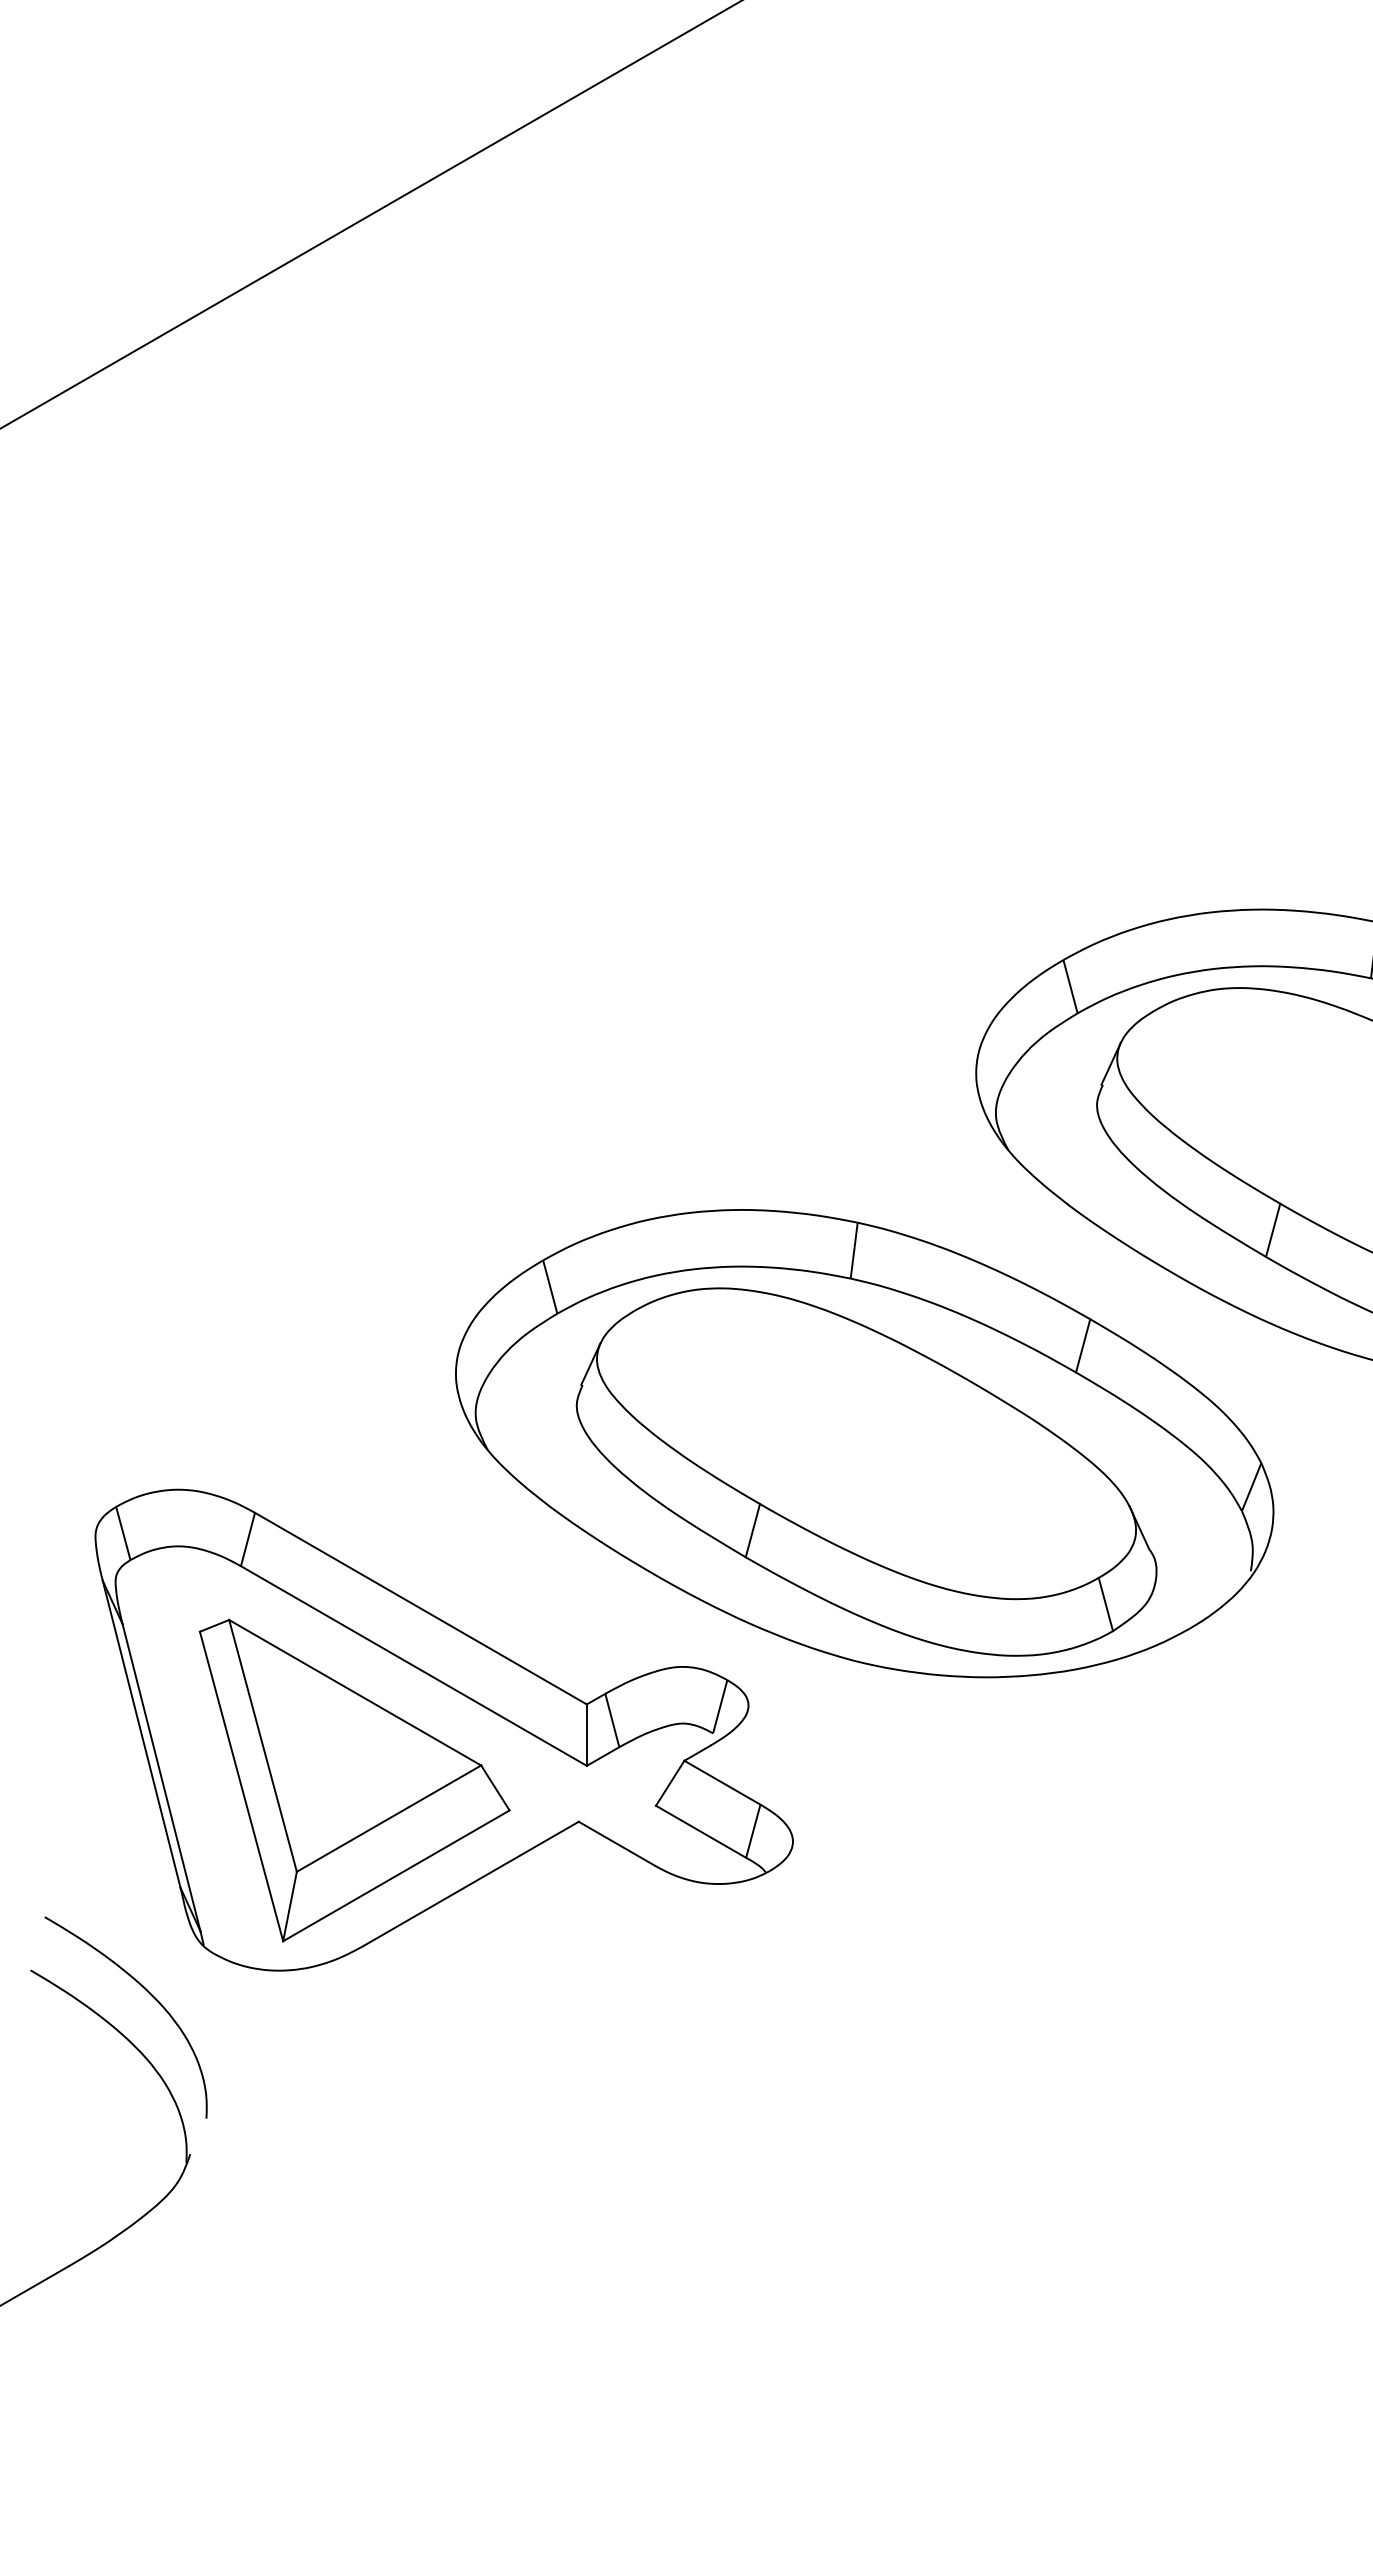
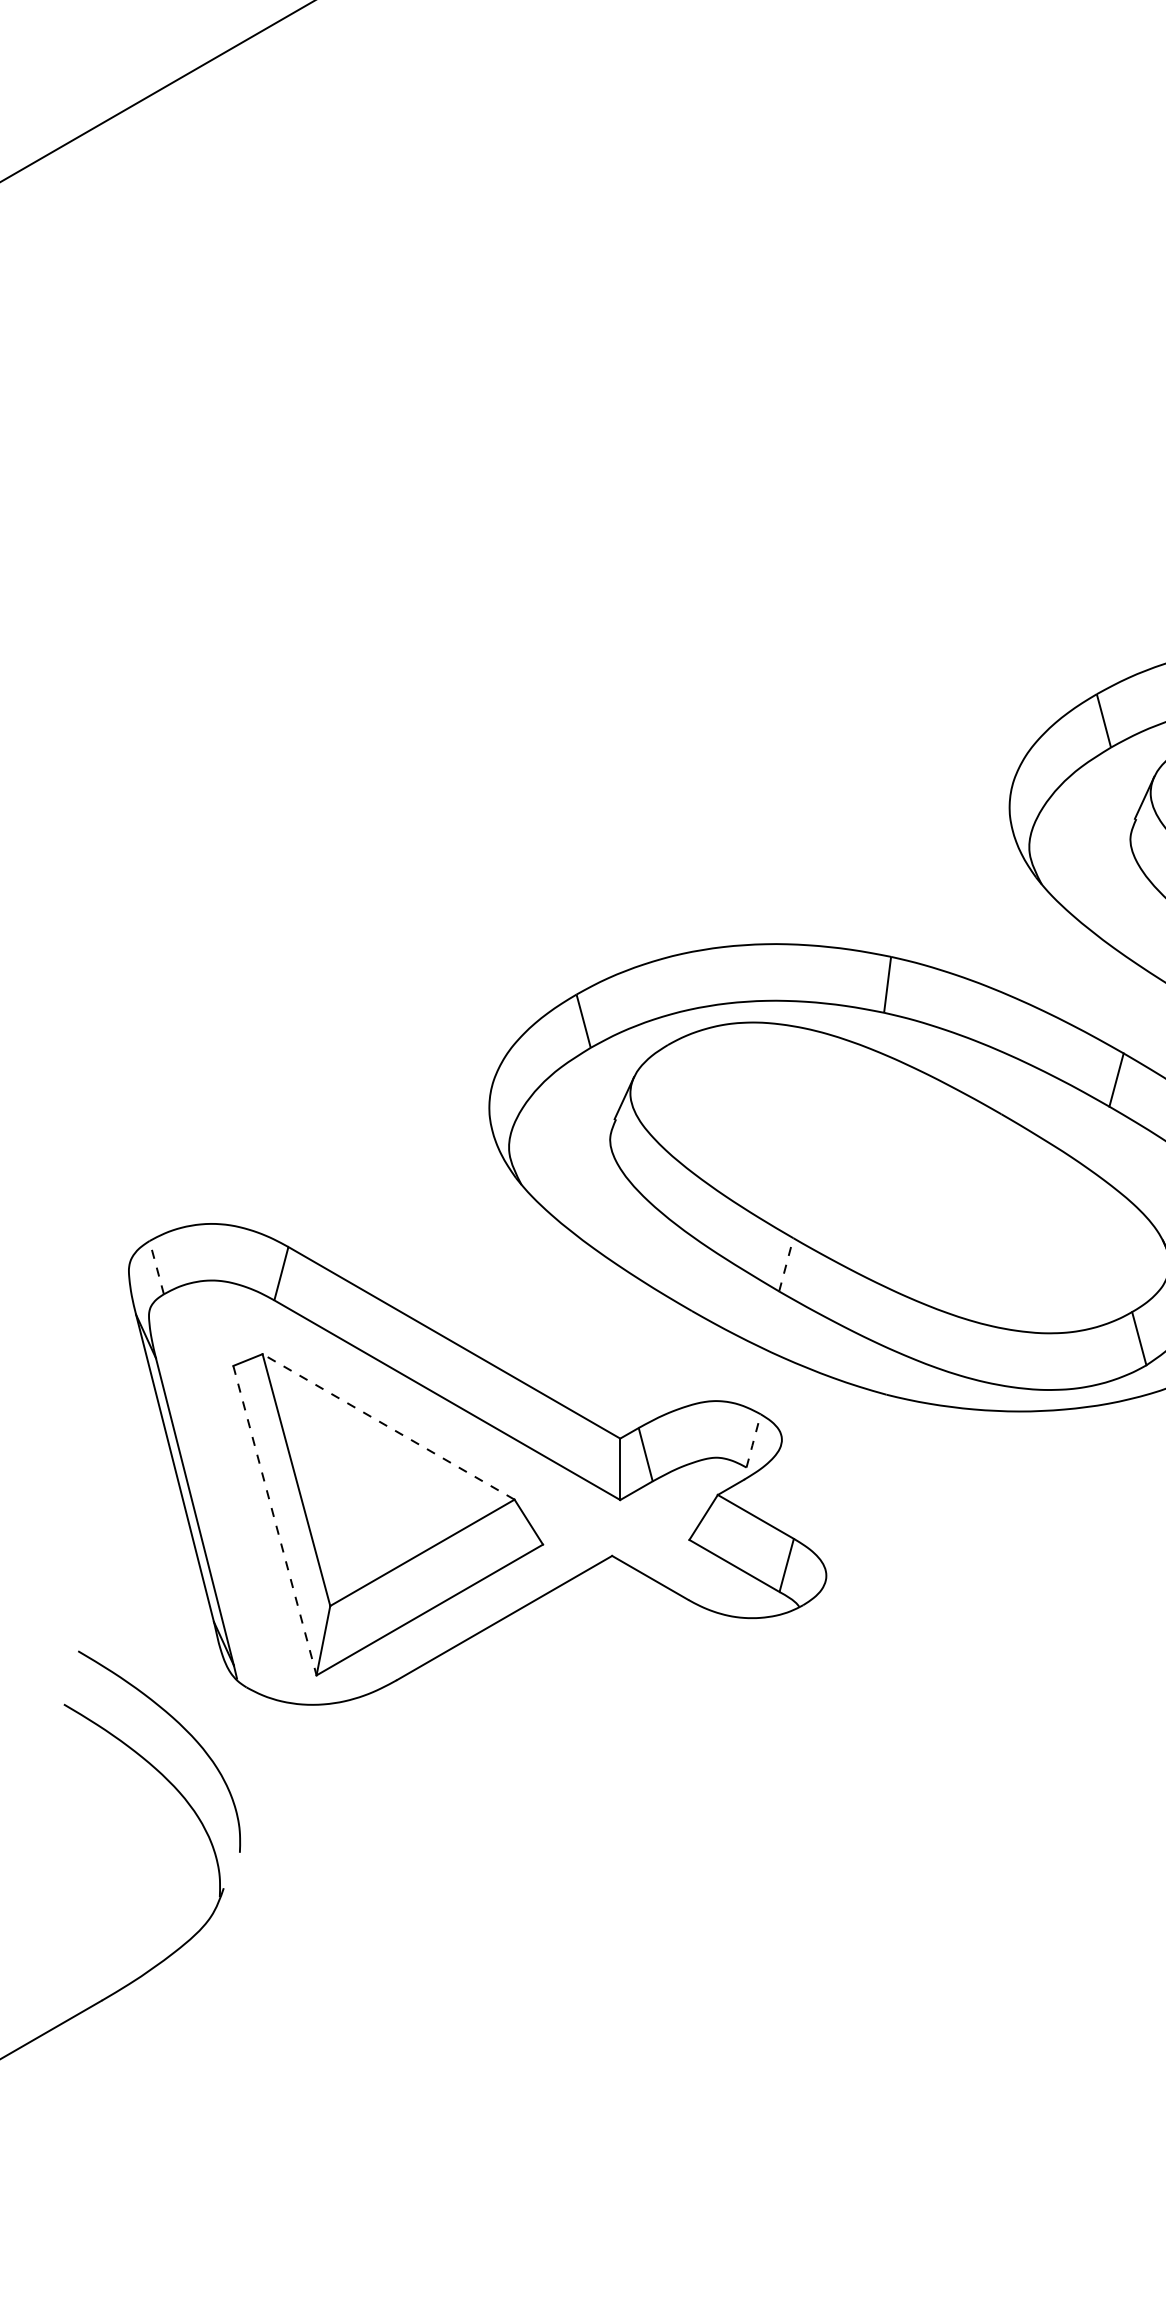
line: (752, 1530) -> (785, 1264), solid -> dashed
line: (123, 1533) -> (156, 1267), solid -> dashed
line: (354, 1692) -> (387, 1426), solid -> dashed
line: (720, 1706) -> (753, 1440), solid -> dashed
line: (241, 1786) -> (274, 1520), solid -> dashed

